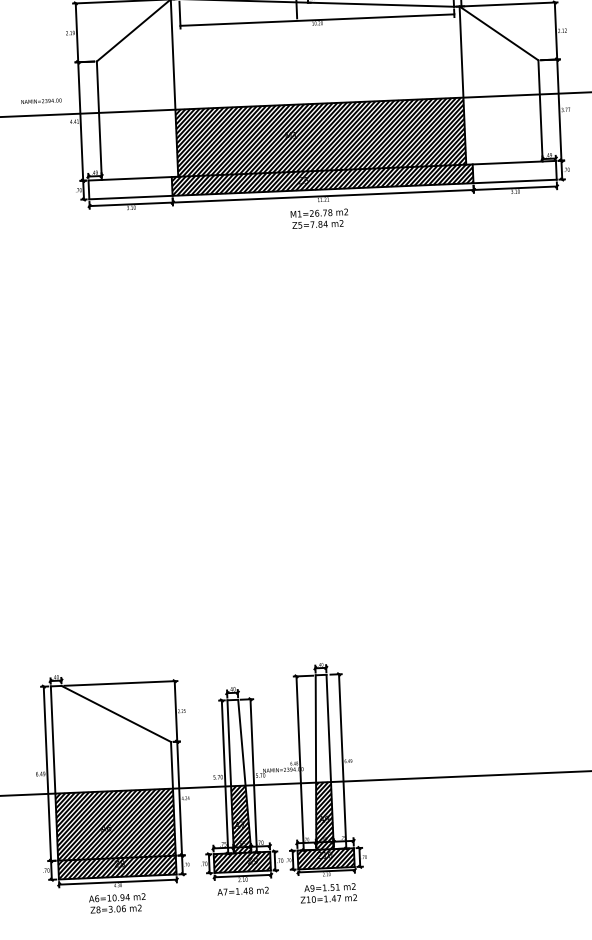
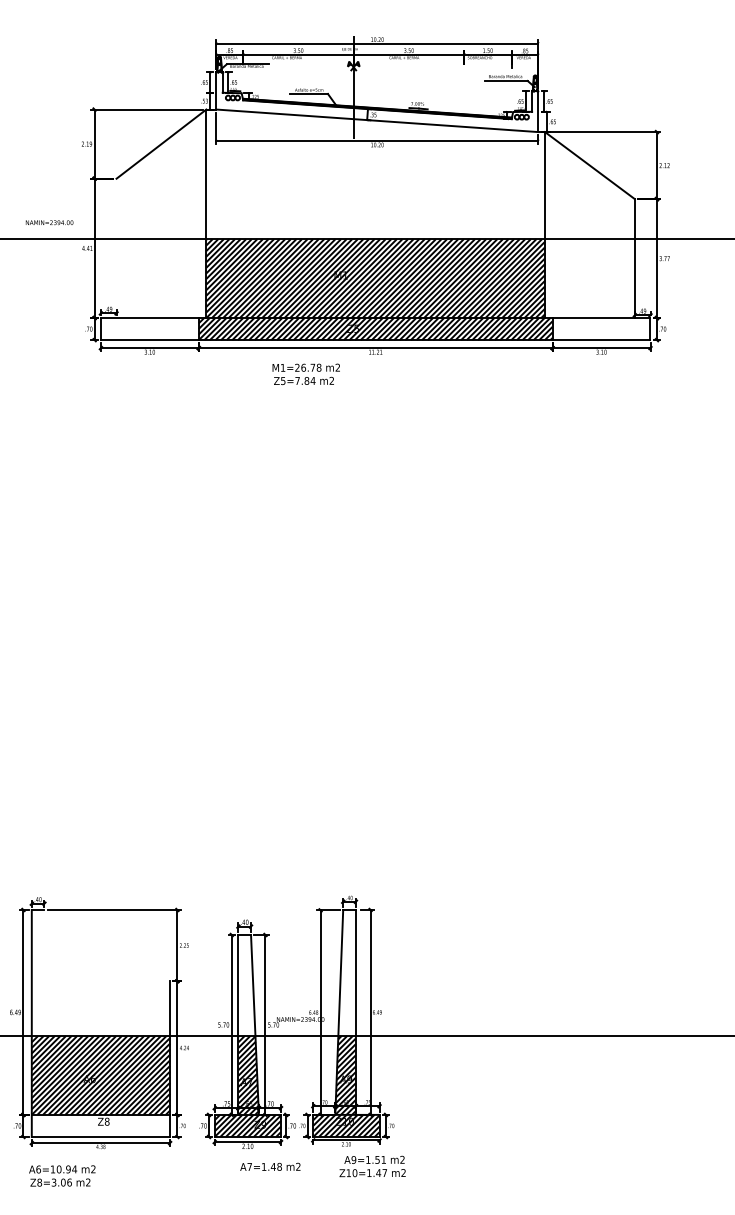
line: (99, 120) -> (116, 248), removed
text: (318, 218) -> (305, 374), moved
line: (116, 713) -> (107, 945), removed
hatch: (116, 867) -> (100, 1125), removed
text: (243, 890) -> (270, 1166), moved
text: (328, 893) -> (372, 1166), moved
text: (117, 902) -> (62, 1175), moved

